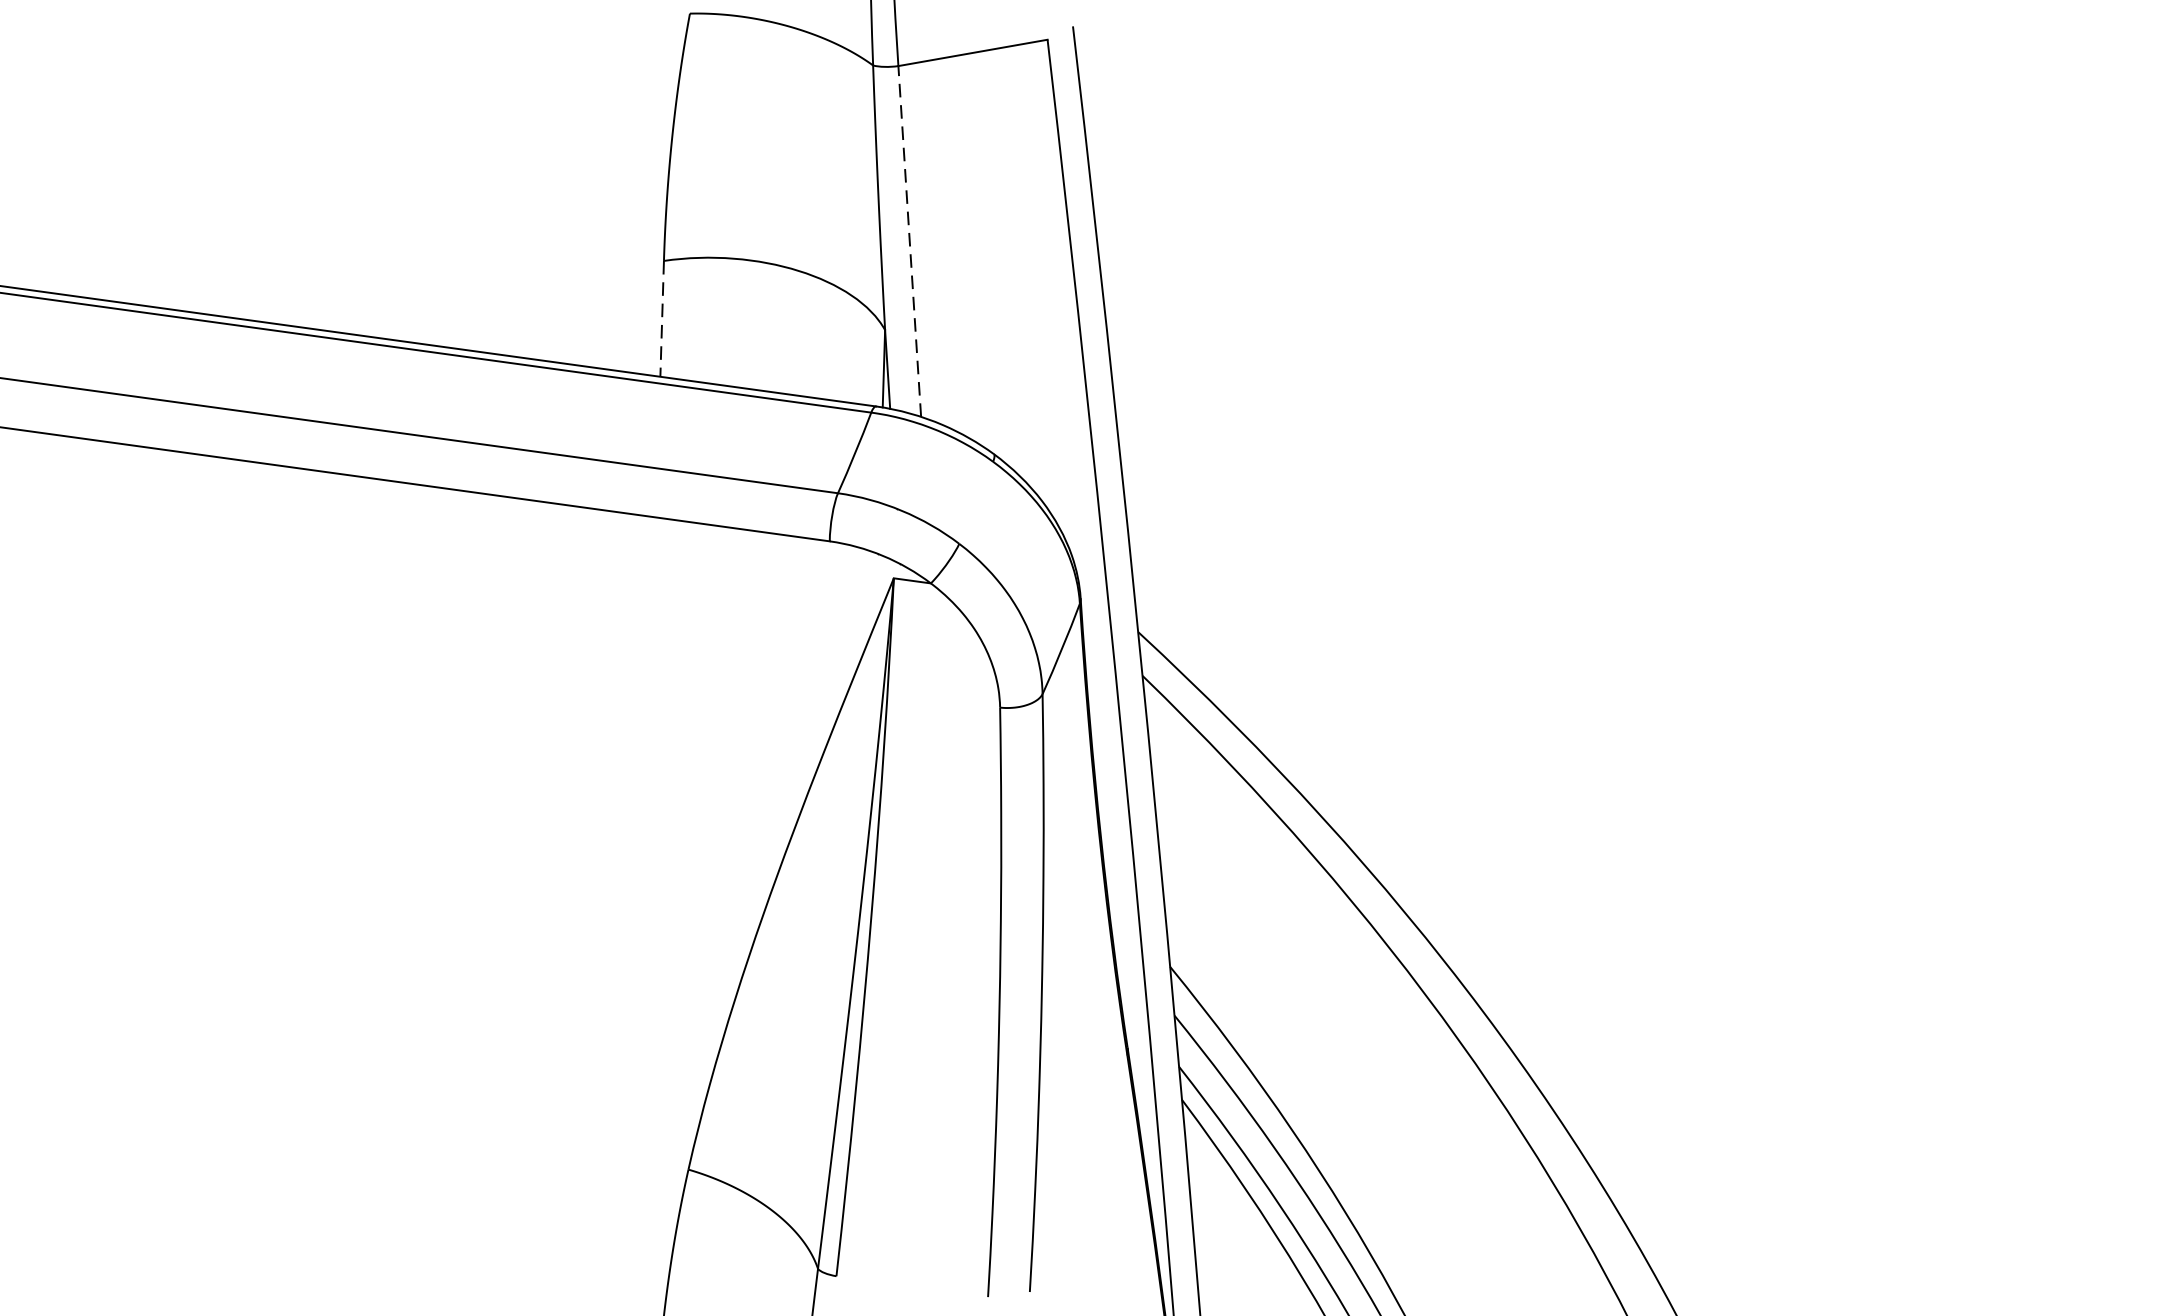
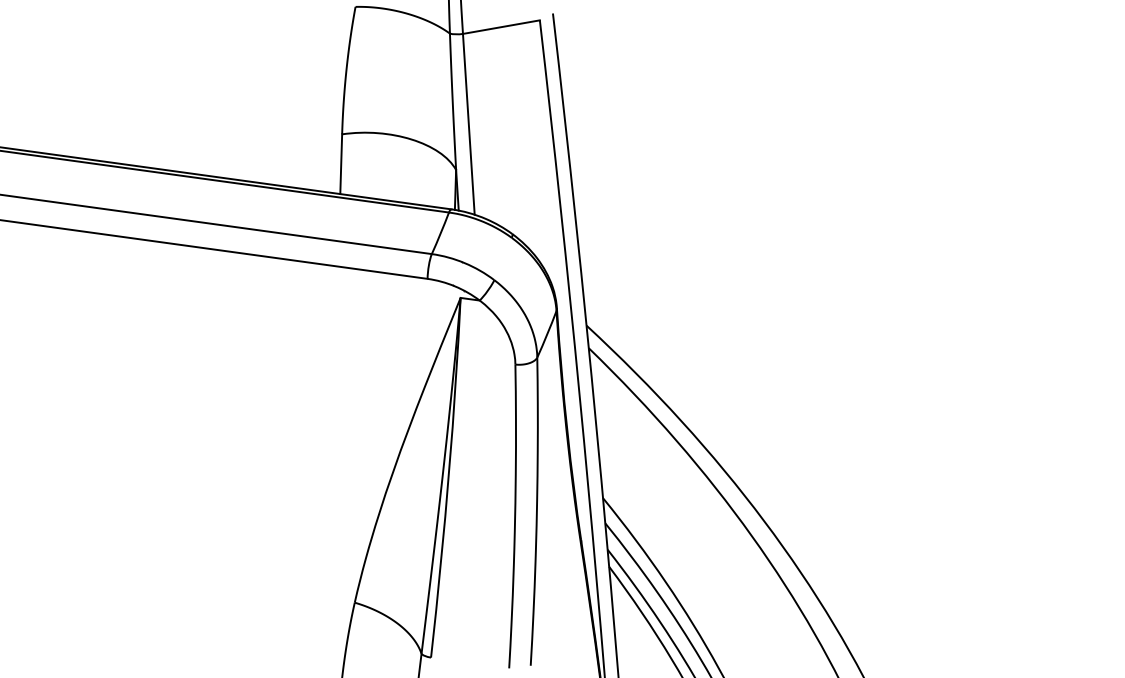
line: (909, 241) -> (468, 124), dashed -> solid
line: (662, 319) -> (341, 164), dashed -> solid

